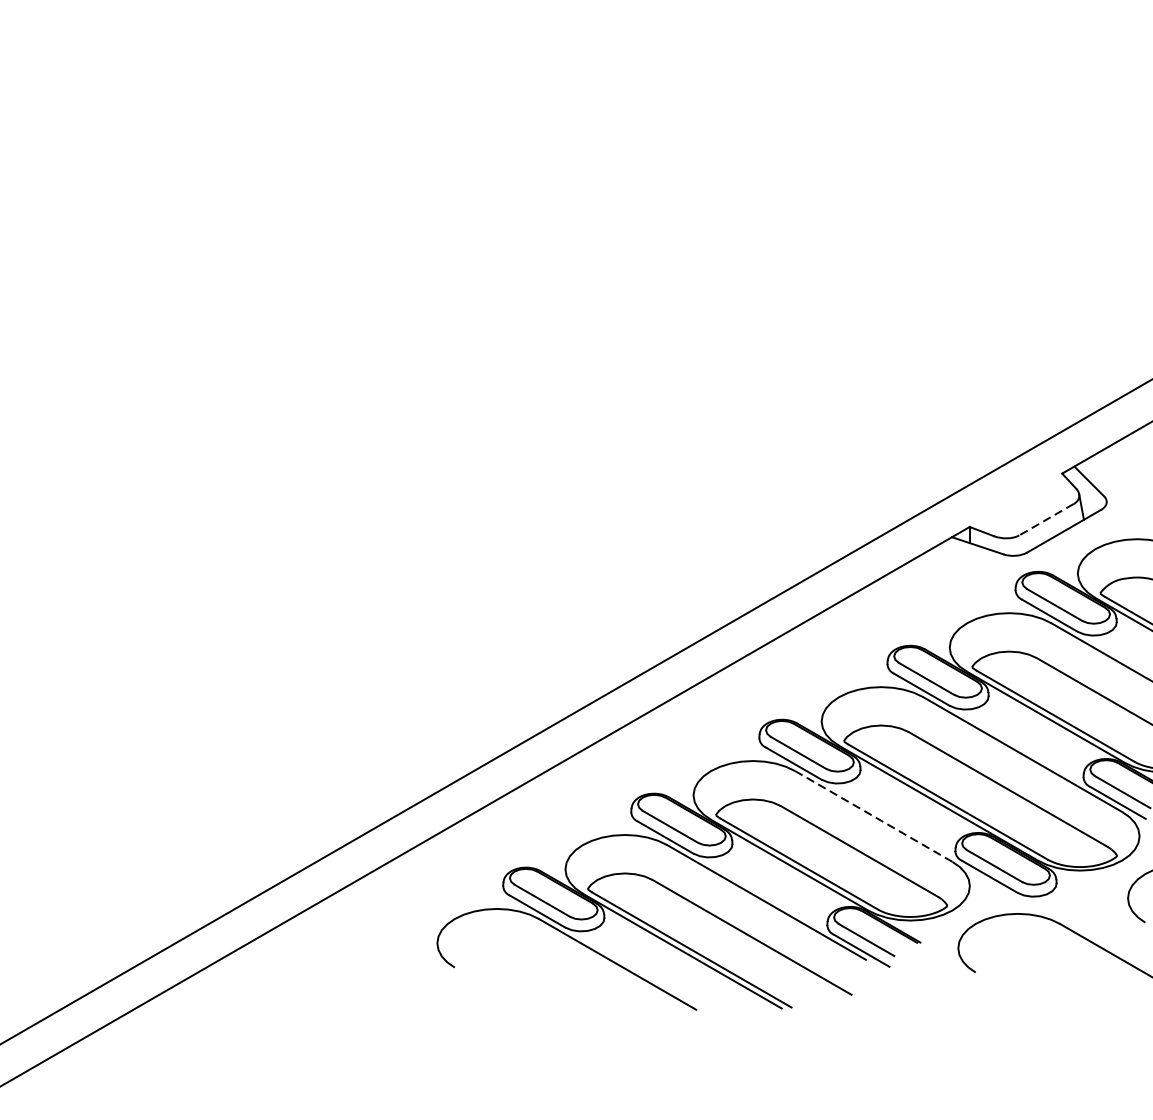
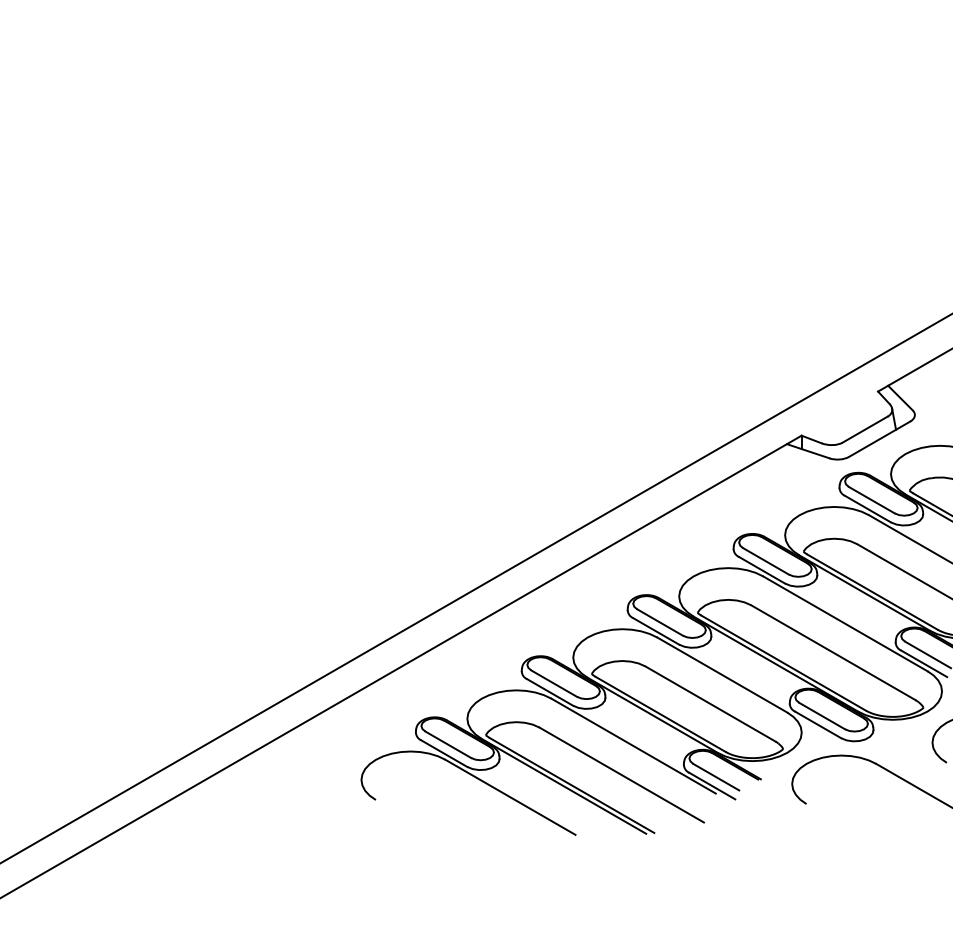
line: (1046, 519) -> (865, 429), dashed -> solid
line: (874, 817) -> (722, 675), dashed -> solid

